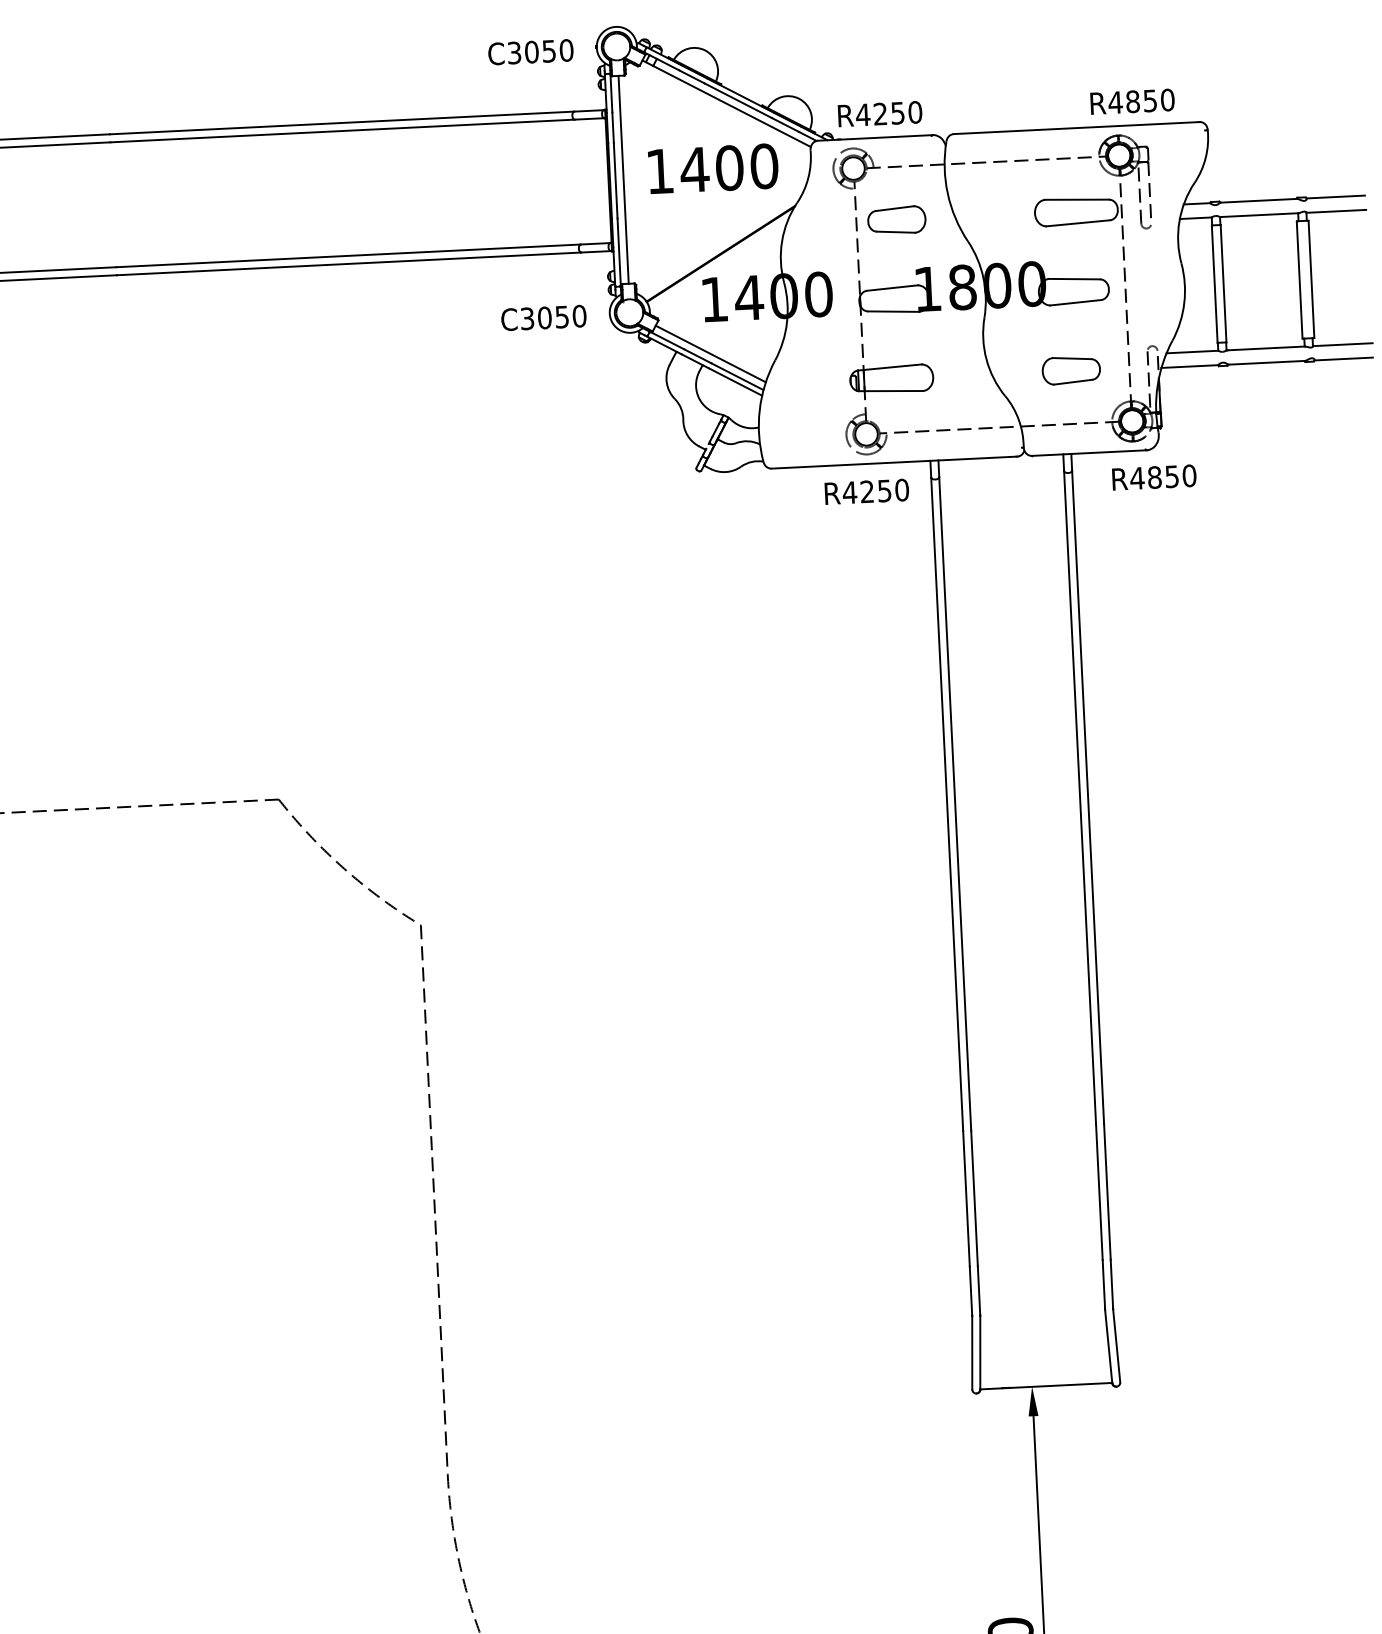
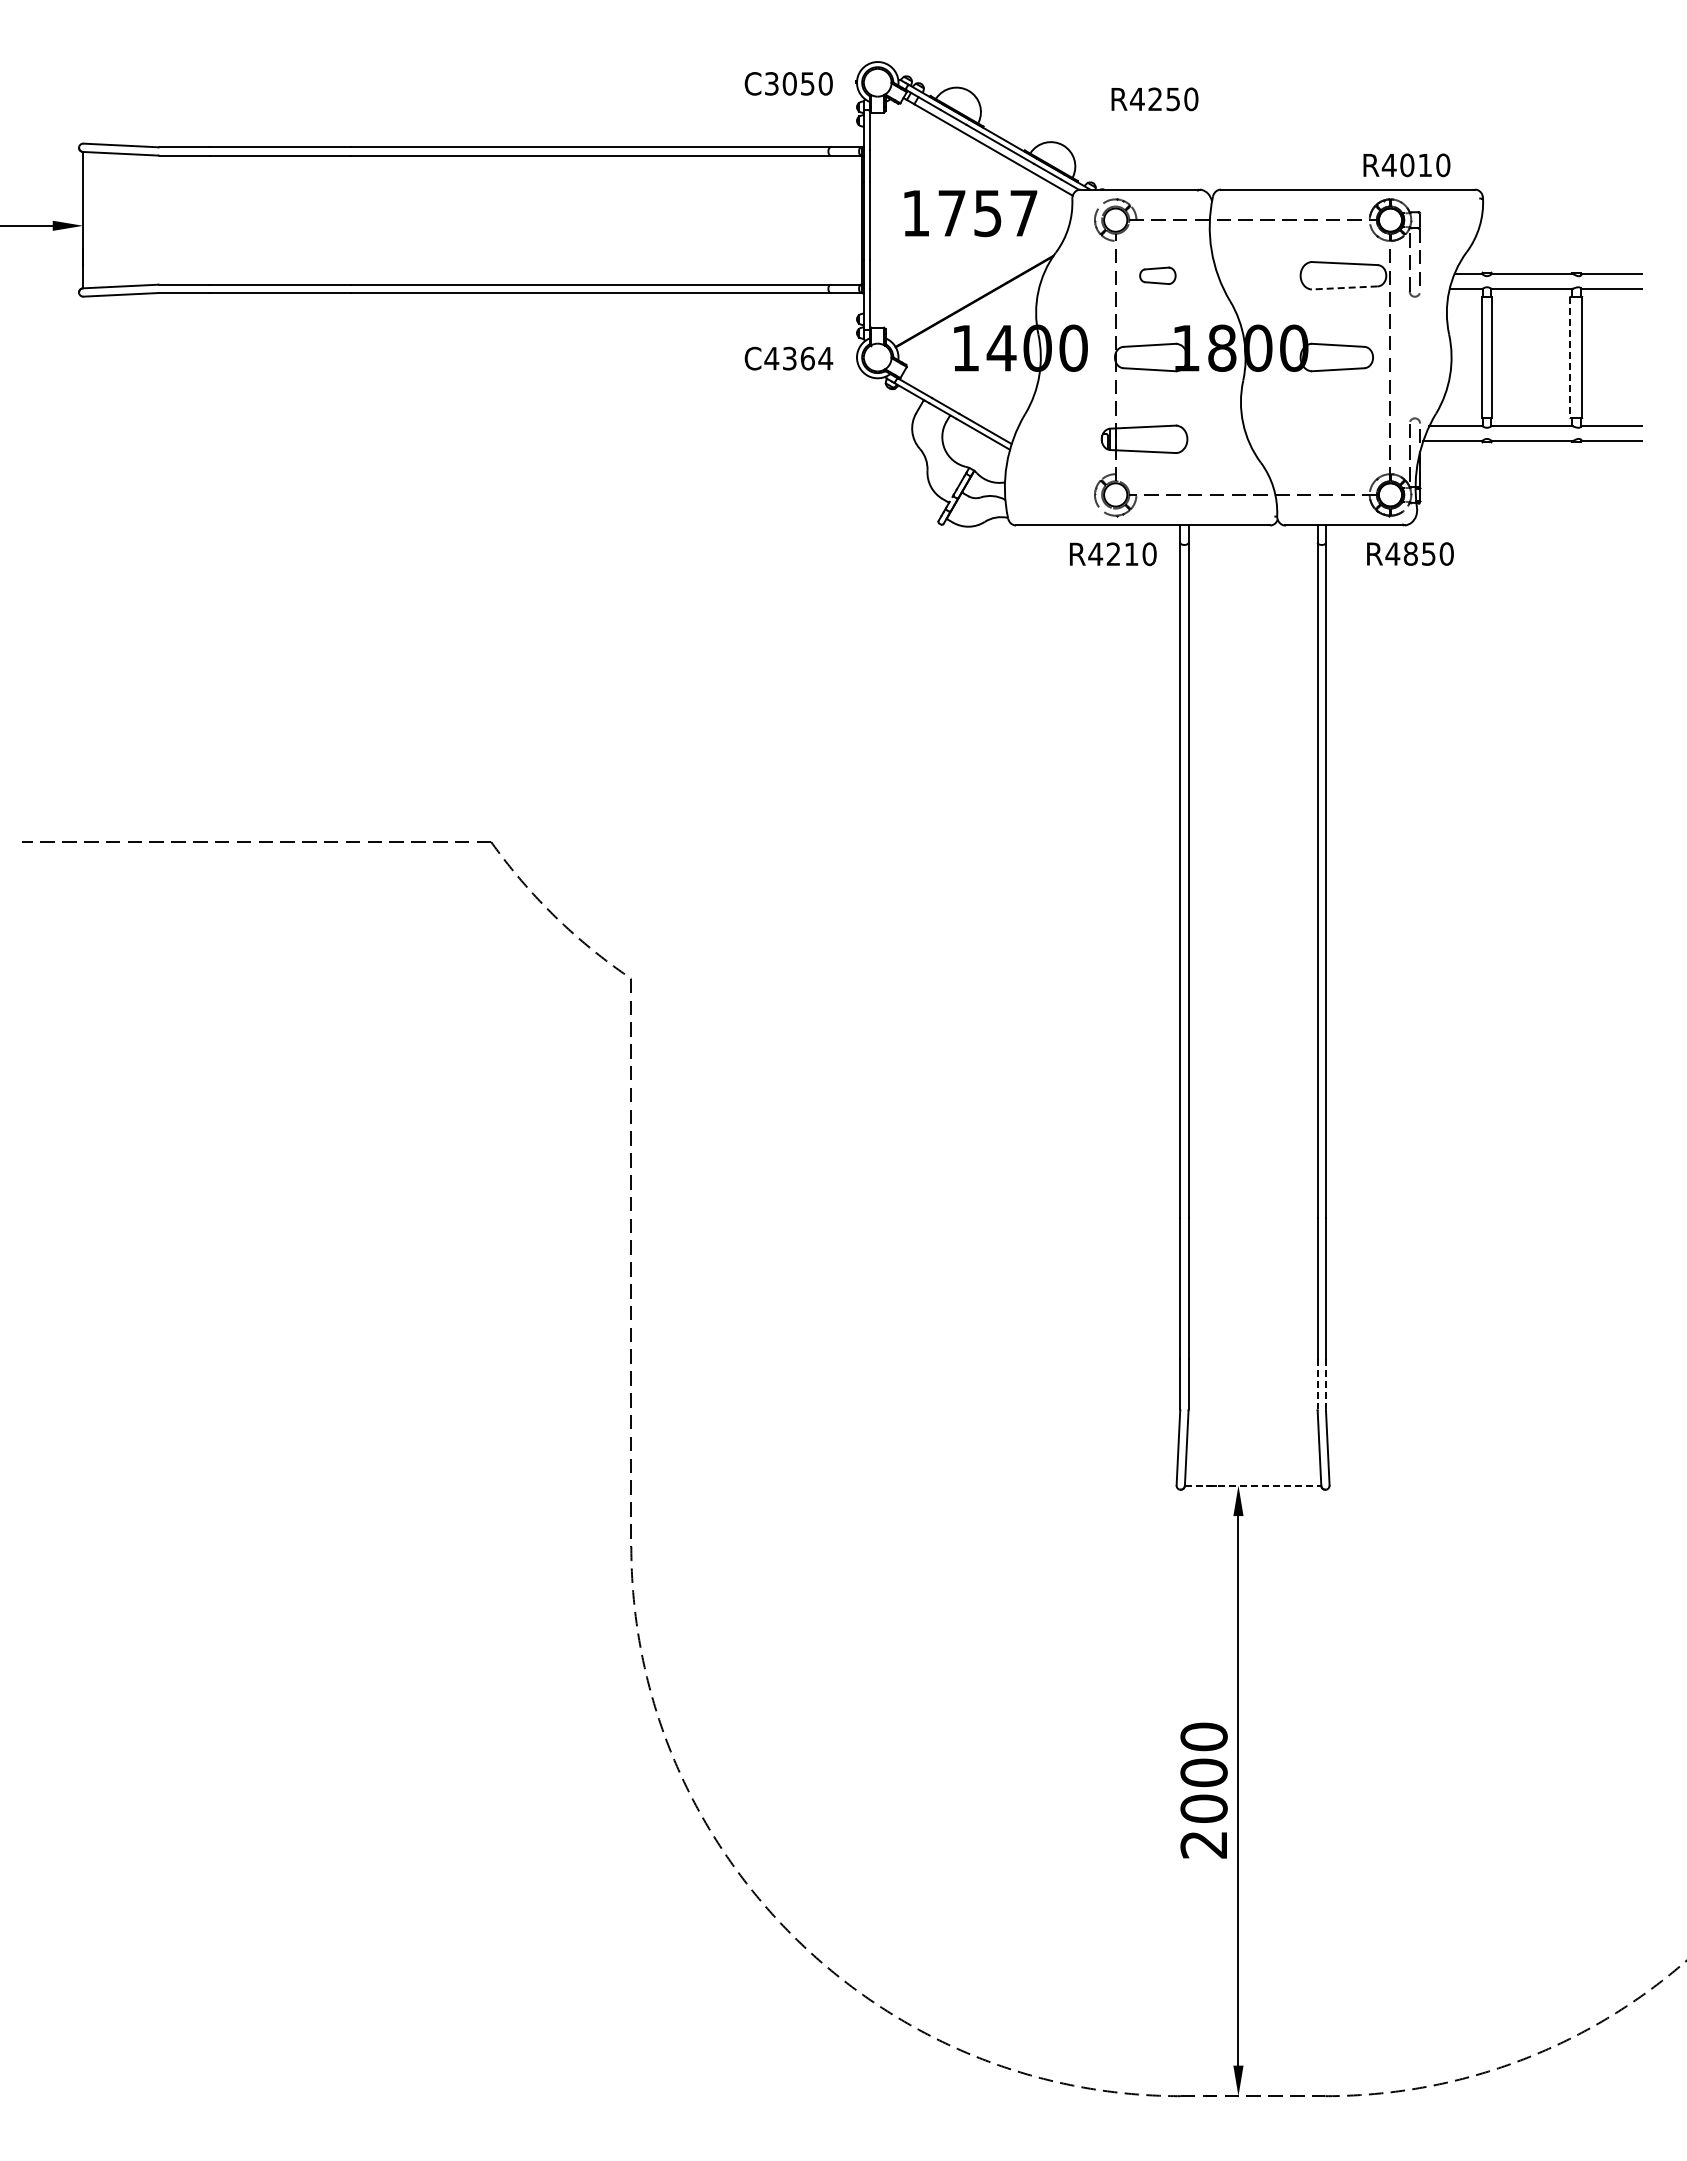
text: (1140, 101) -> (1415, 165), R4850 -> R4010
text: (879, 114) -> (1154, 99), moved
text: (729, 168) -> (987, 213), 1400 -> 1757
line: (624, 179) -> (878, 219), removed
part: (896, 220) -> (1157, 275), size x0.6
line: (1078, 222) -> (1344, 287), solid -> dashed
line: (1299, 280) -> (1570, 358), solid -> dashed
text: (553, 317) -> (798, 358), C3050 -> C4364
line: (710, 354) -> (958, 404), removed
part: (1070, 369) -> (1329, 438), removed
text: (884, 491) -> (1131, 554), R4250 -> R4210
line: (1111, 1284) -> (1325, 1384), solid -> dashed
line: (1103, 1285) -> (1317, 1384), solid -> dashed
line: (1046, 1385) -> (1253, 1485), solid -> dashed

